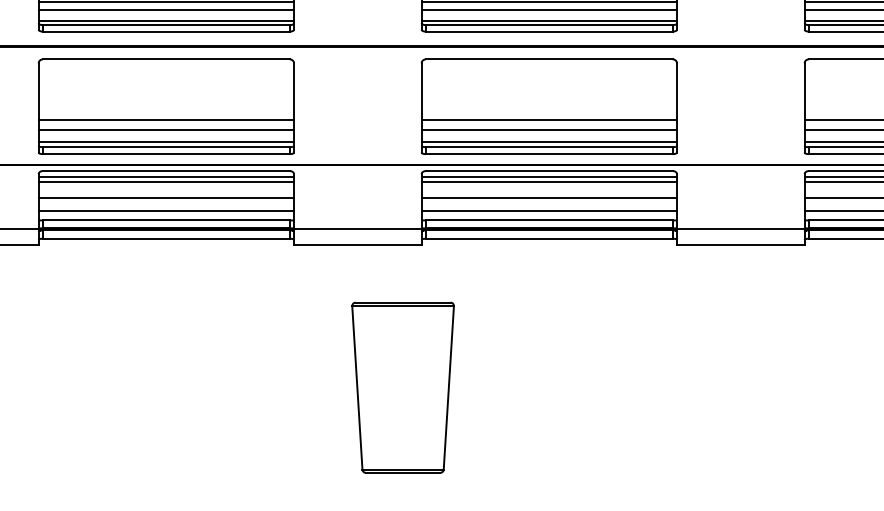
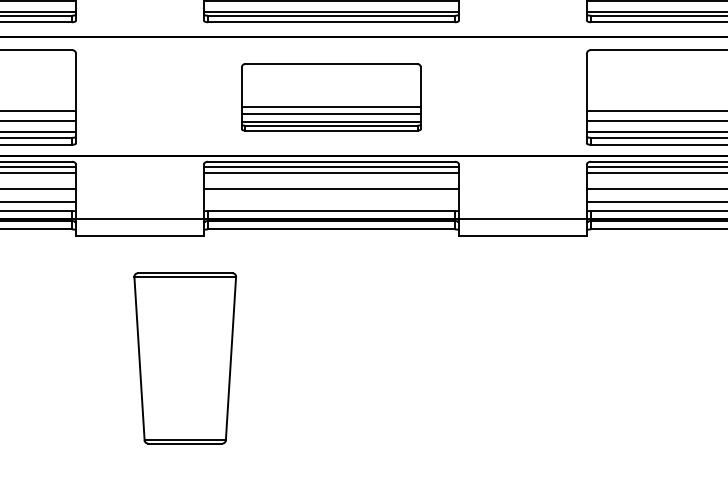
part: (548, 106) -> (330, 97), size x0.7
line: (548, 211) -> (330, 202), removed
part: (402, 387) -> (184, 358), moved

